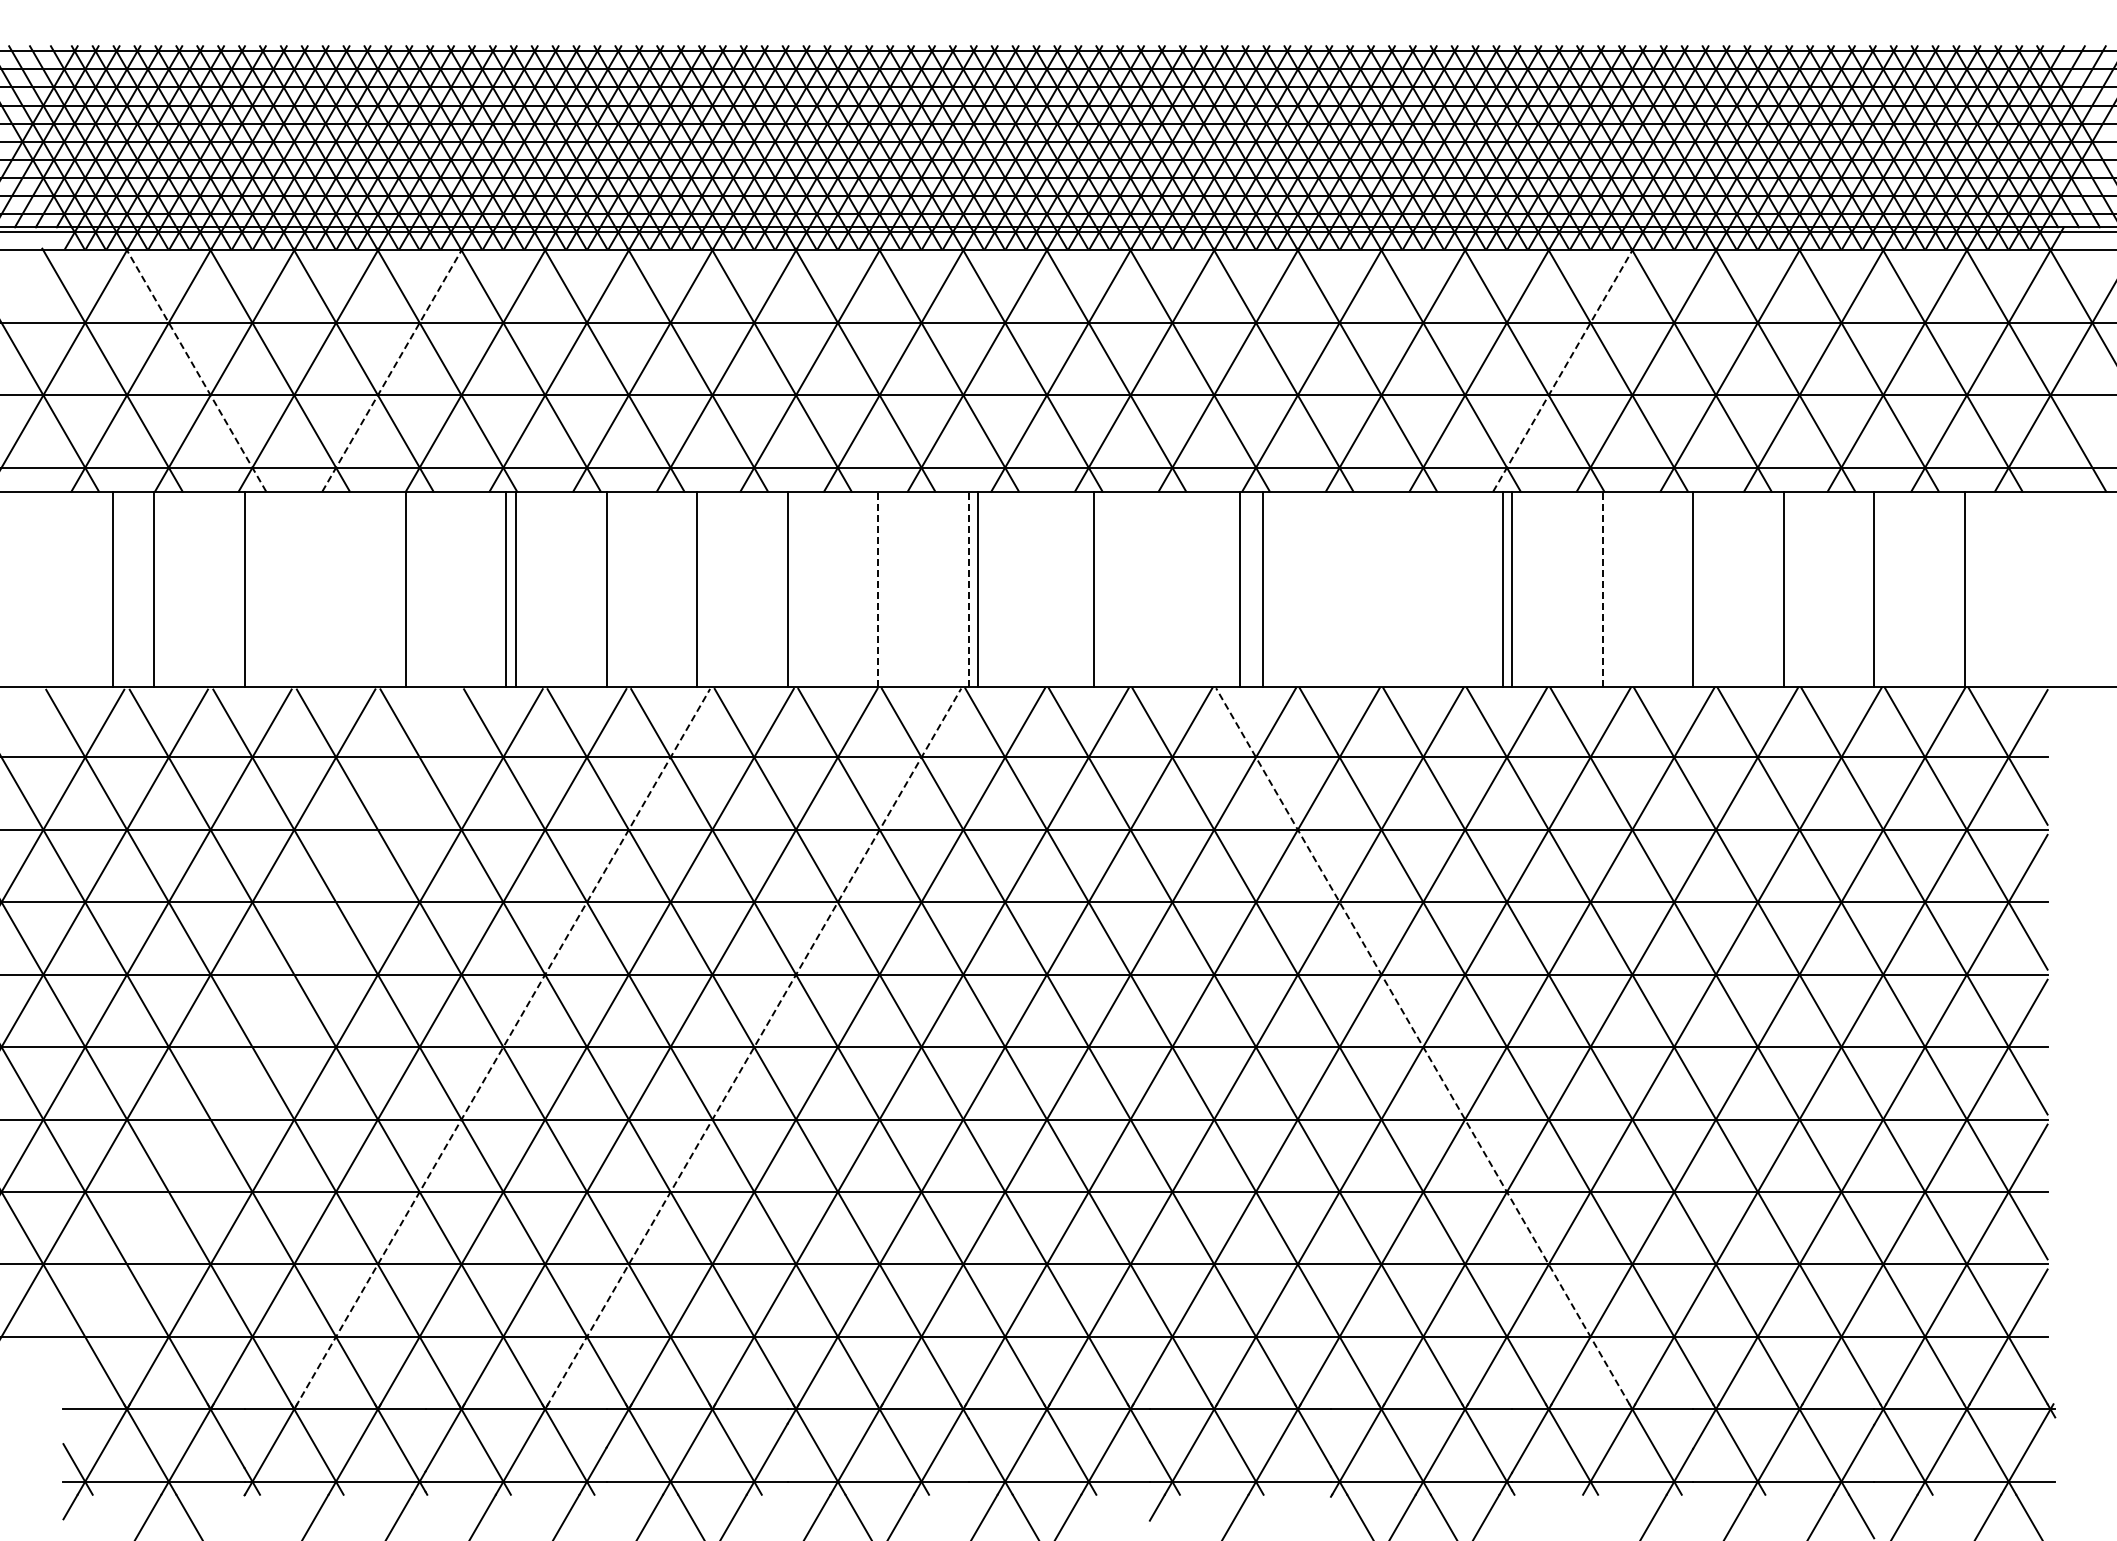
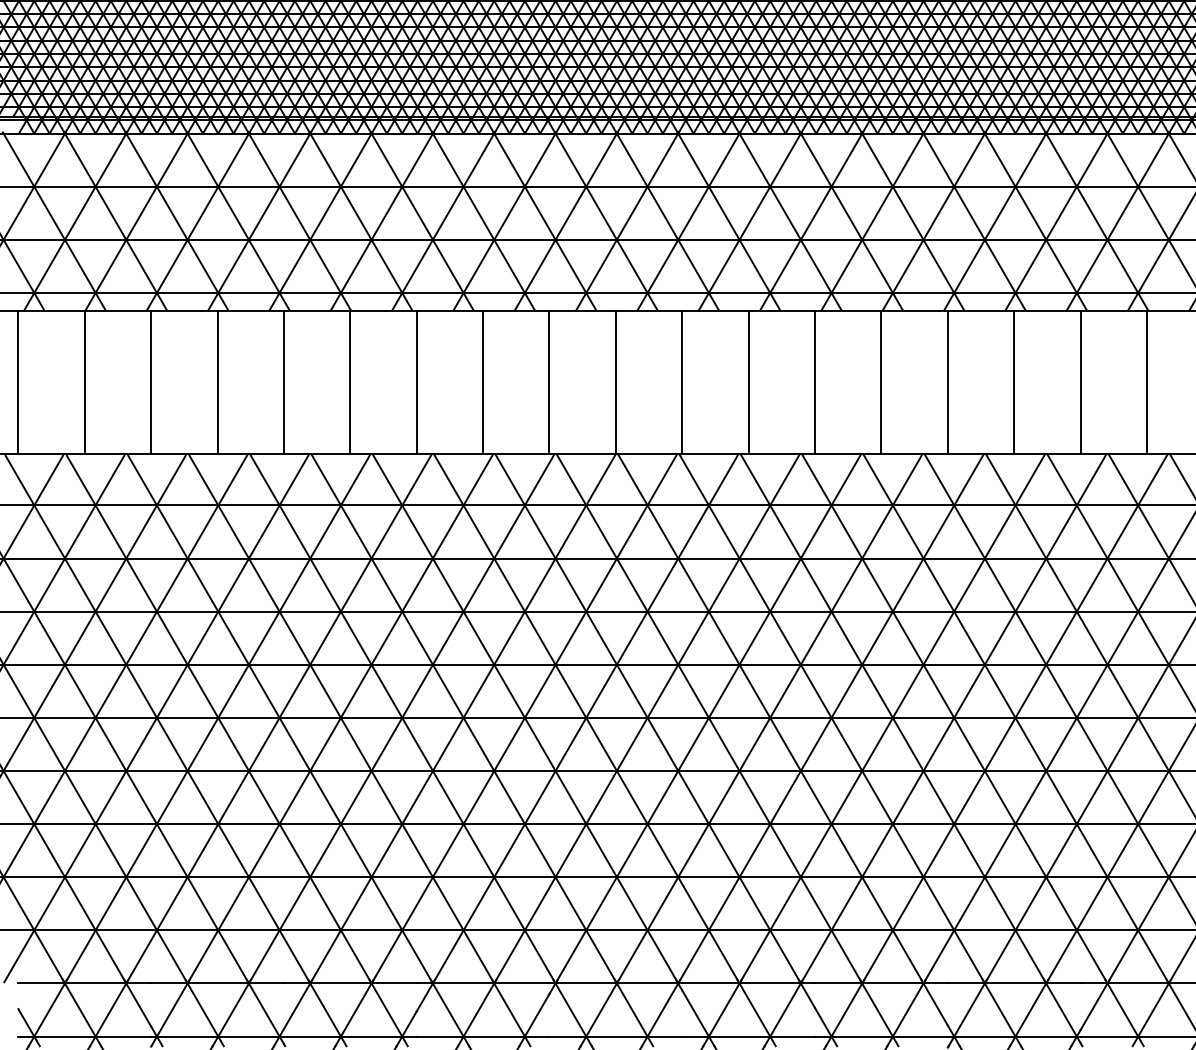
line: (195, 369) -> (115, 220), dashed -> solid
line: (392, 369) -> (259, 220), dashed -> solid
line: (1563, 369) -> (1118, 220), dashed -> solid
line: (113, 589) -> (18, 382), moved
line: (406, 589) -> (217, 382), moved
line: (505, 589) -> (283, 382), moved
line: (878, 589) -> (616, 382), dashed -> solid
line: (968, 589) -> (682, 382), dashed -> solid
line: (978, 589) -> (748, 382), moved
line: (1093, 589) -> (814, 382), moved
line: (1262, 589) -> (947, 382), moved
line: (1503, 589) -> (1014, 382), moved
line: (1602, 589) -> (1146, 382), dashed -> solid
line: (1423, 1046) -> (1015, 717), dashed -> solid
line: (753, 1047) -> (524, 718), dashed -> solid
line: (251, 1048) -> (156, 718), added
line: (502, 1048) -> (340, 718), dashed -> solid

